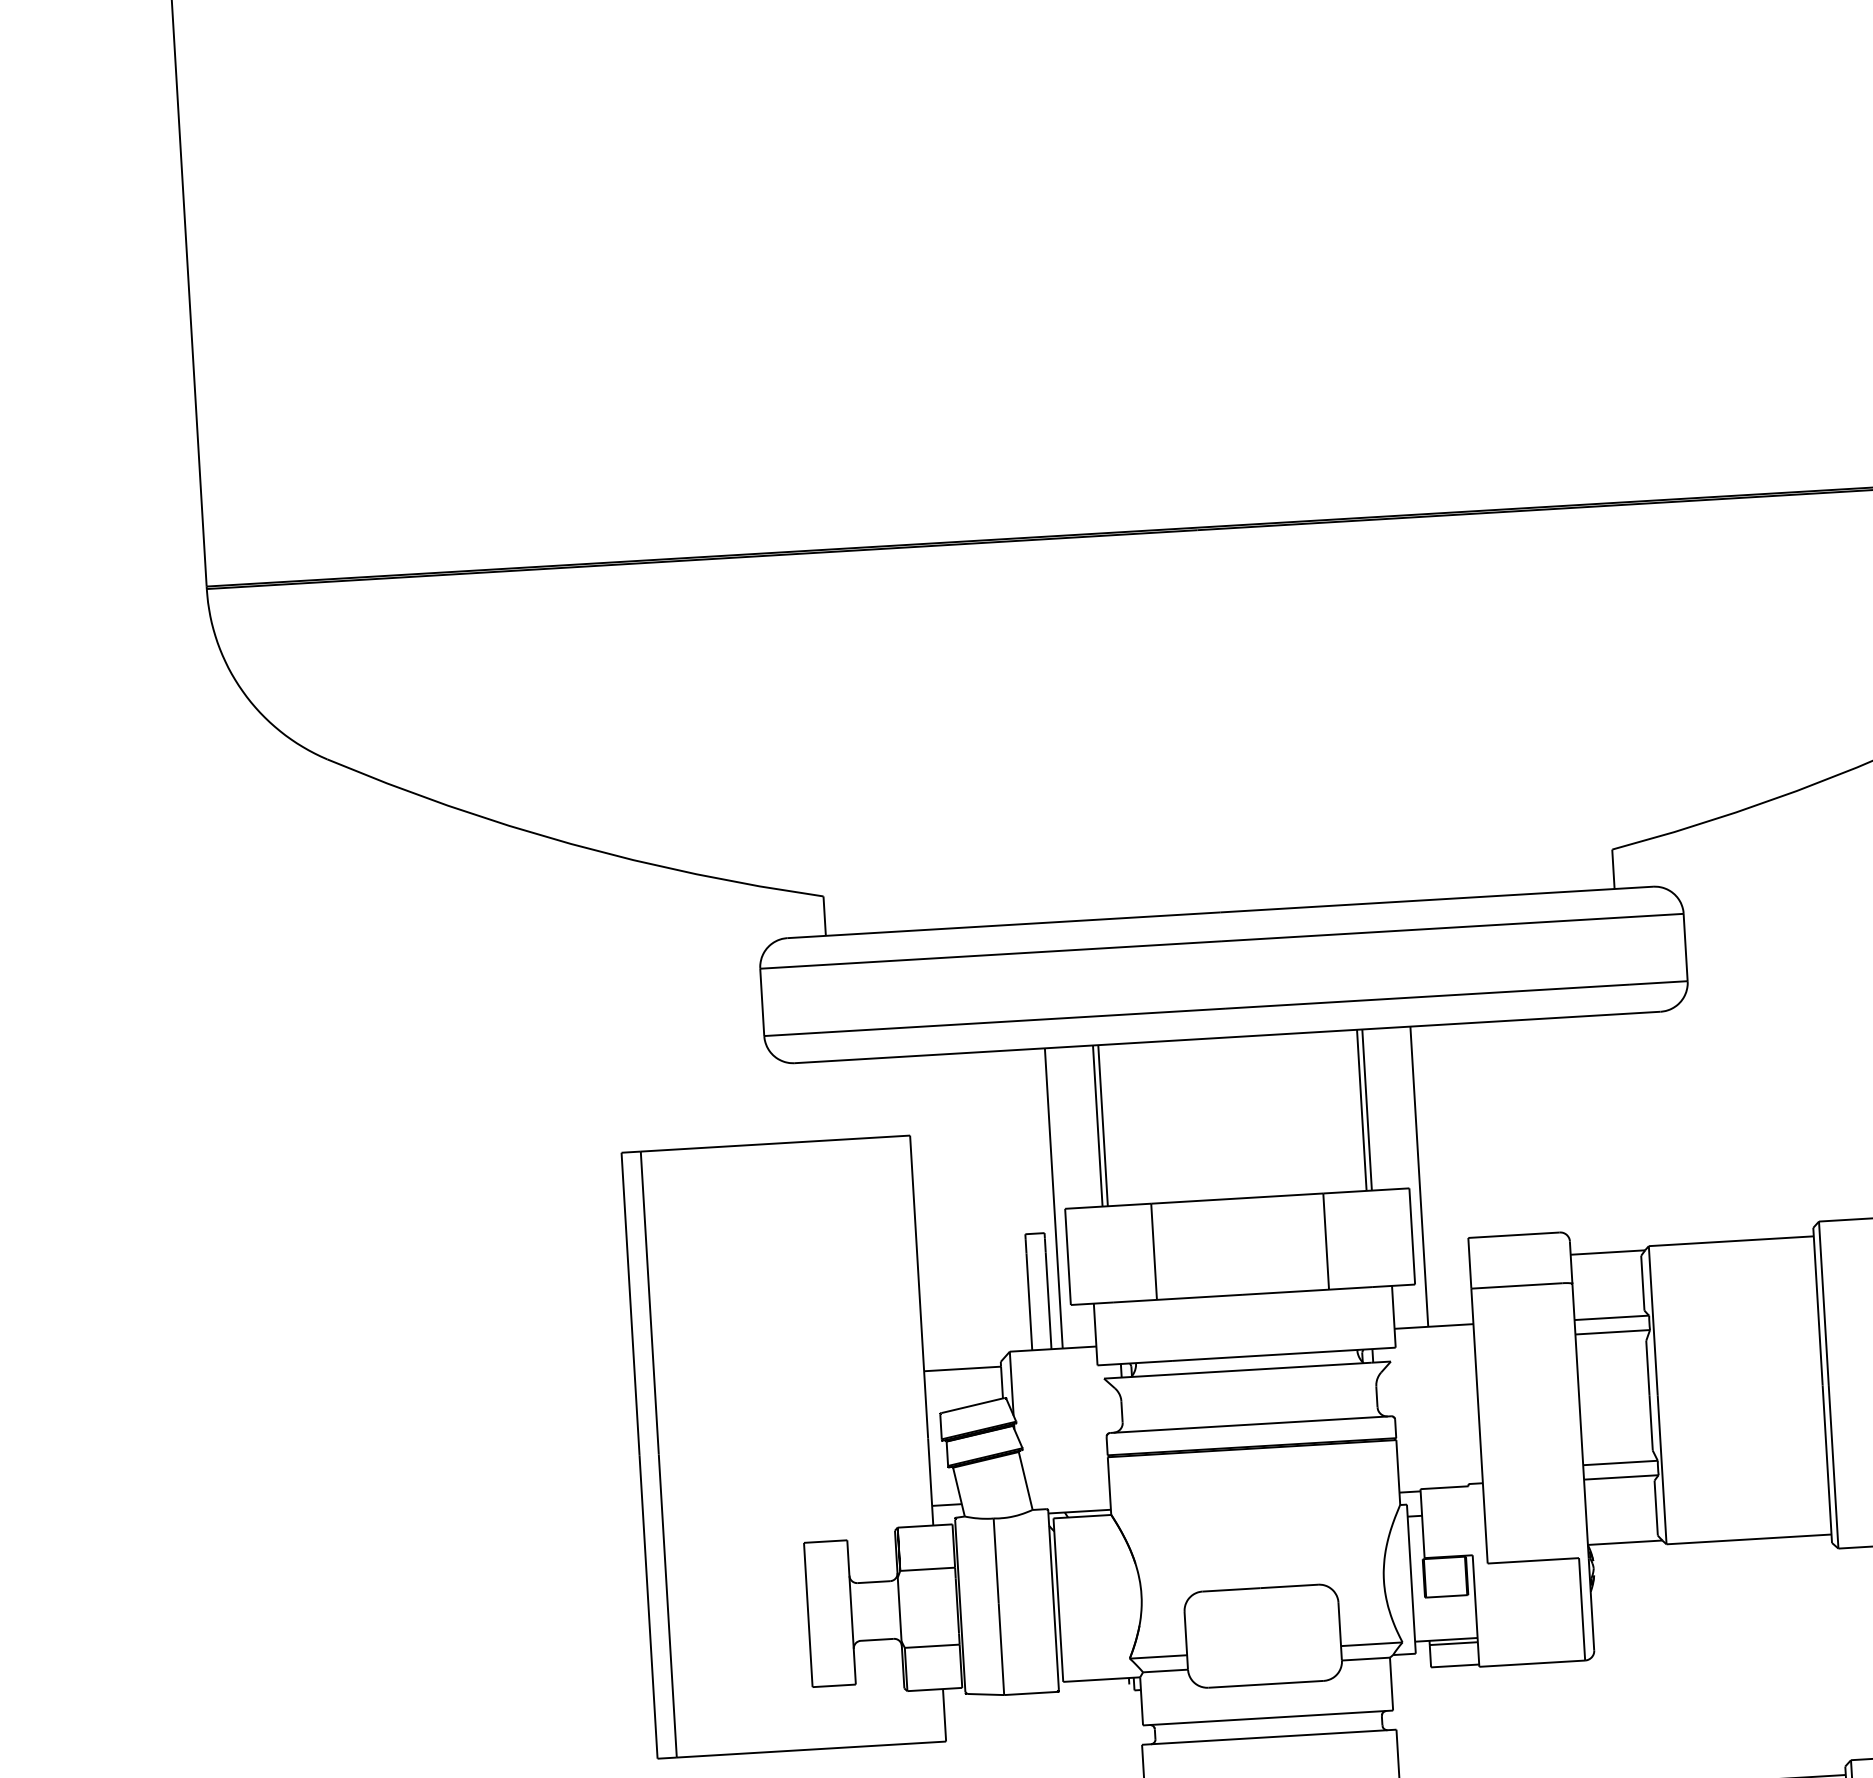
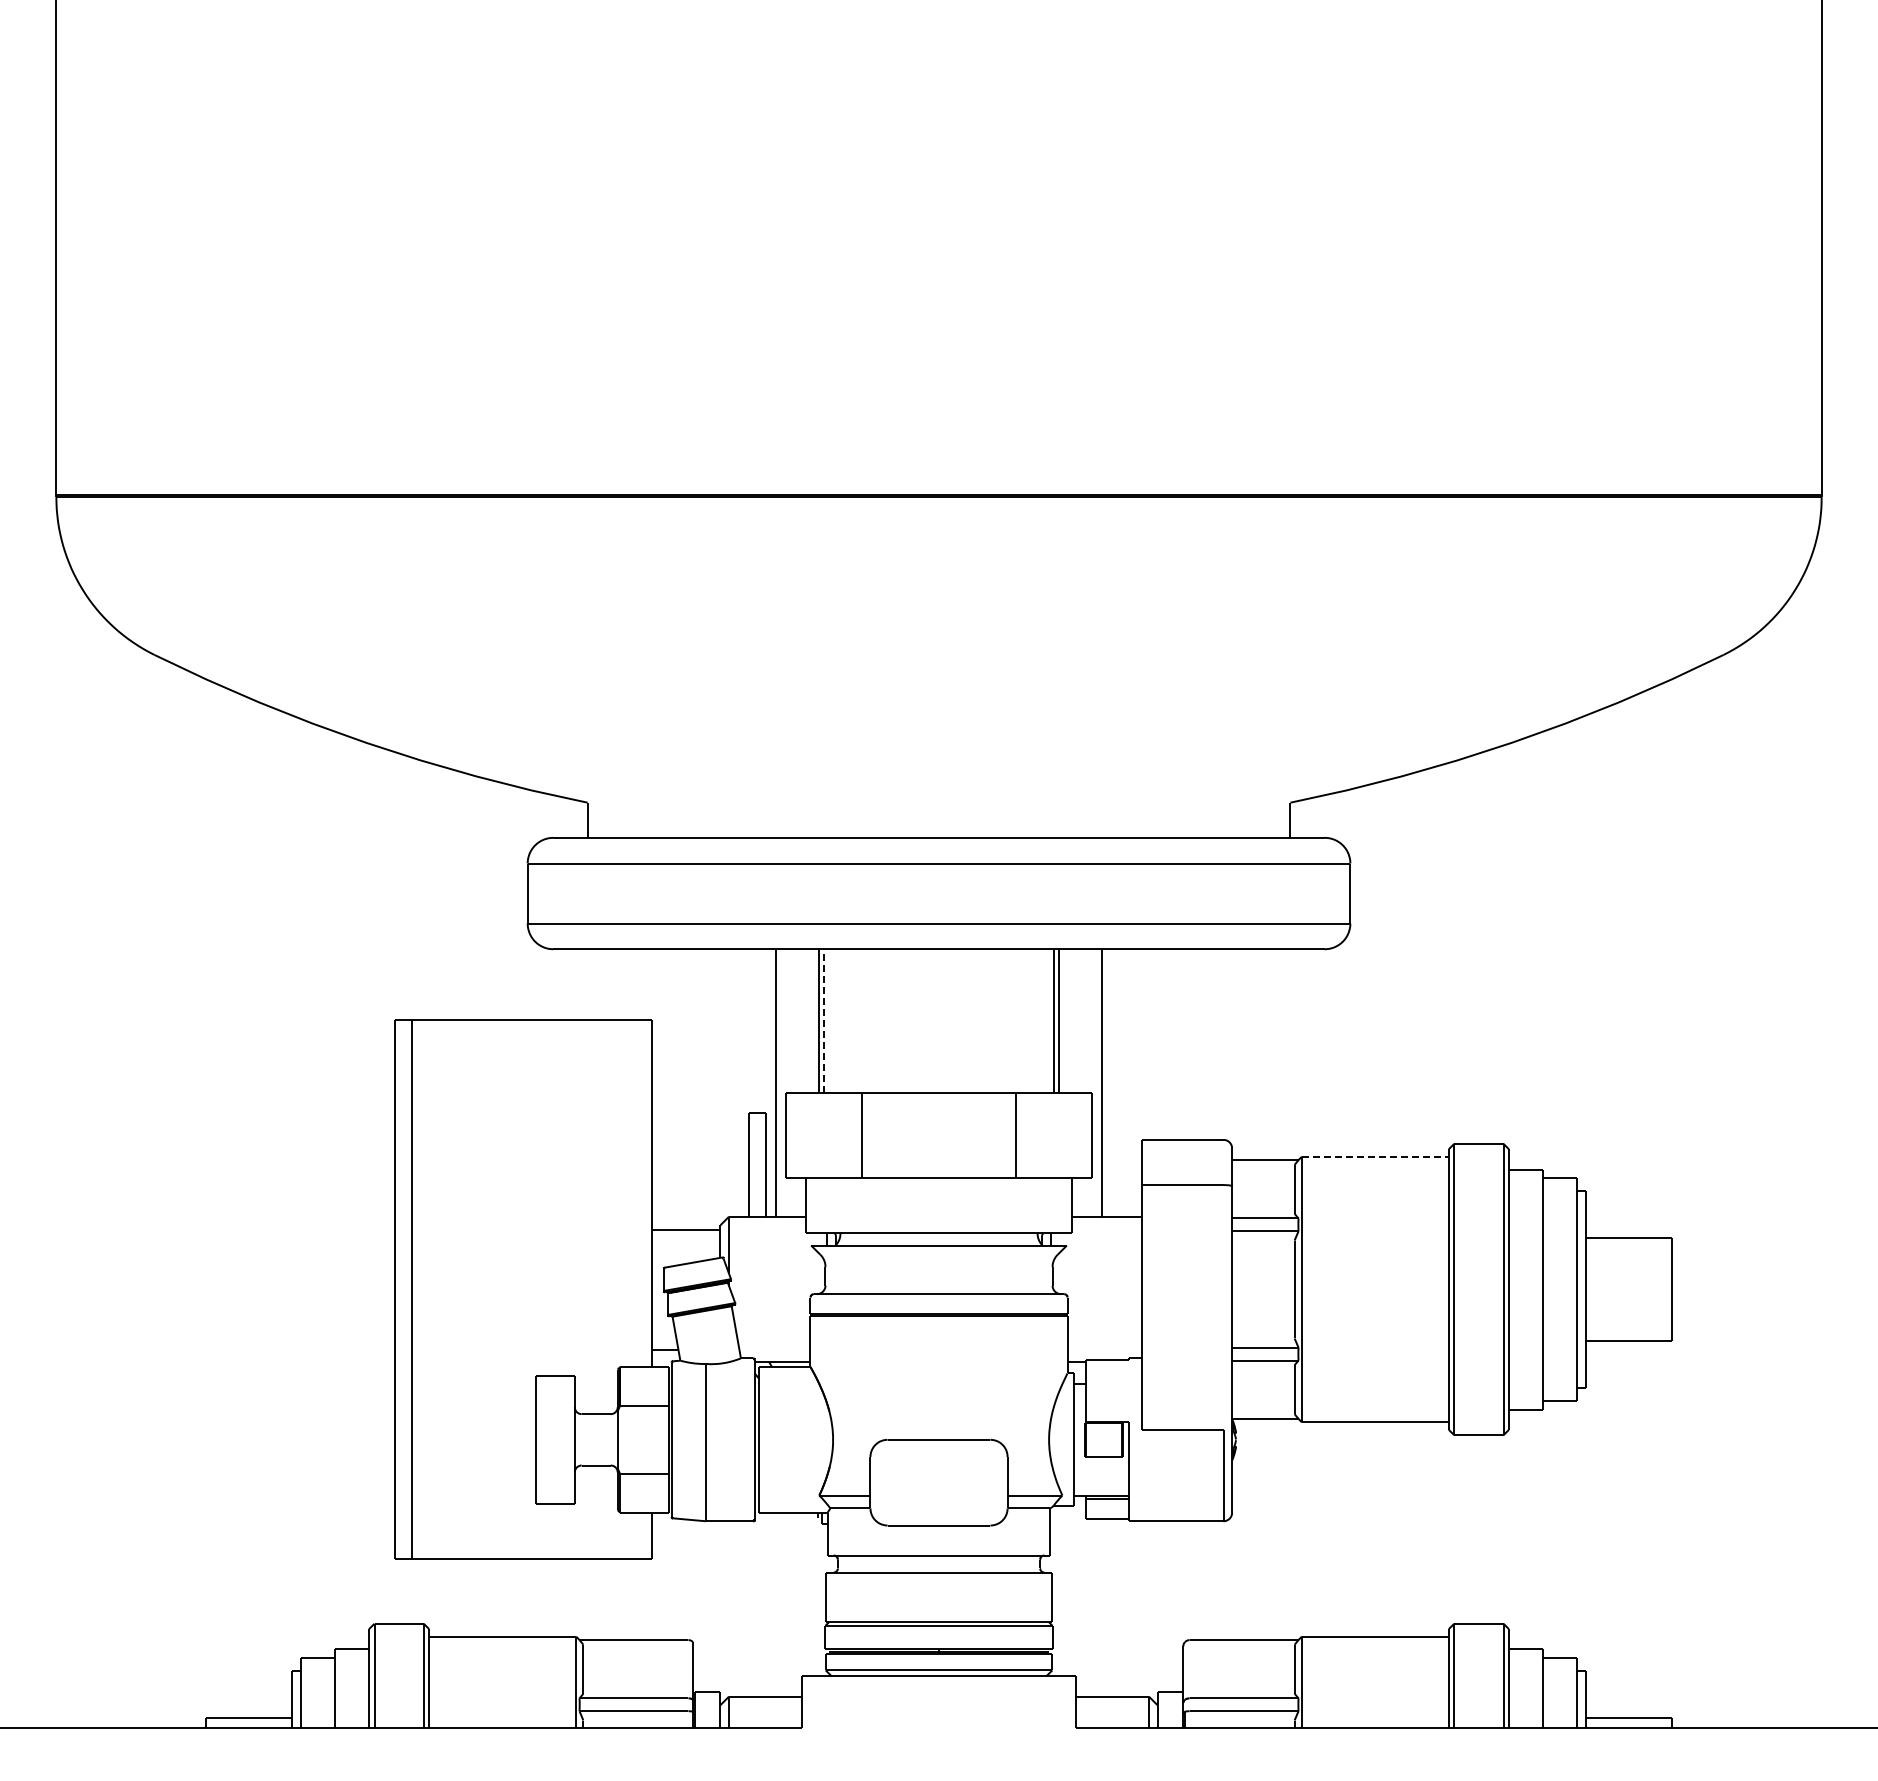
line: (1102, 1126) -> (823, 1021), solid -> dashed
line: (1731, 1240) -> (1375, 1156), solid -> dashed

